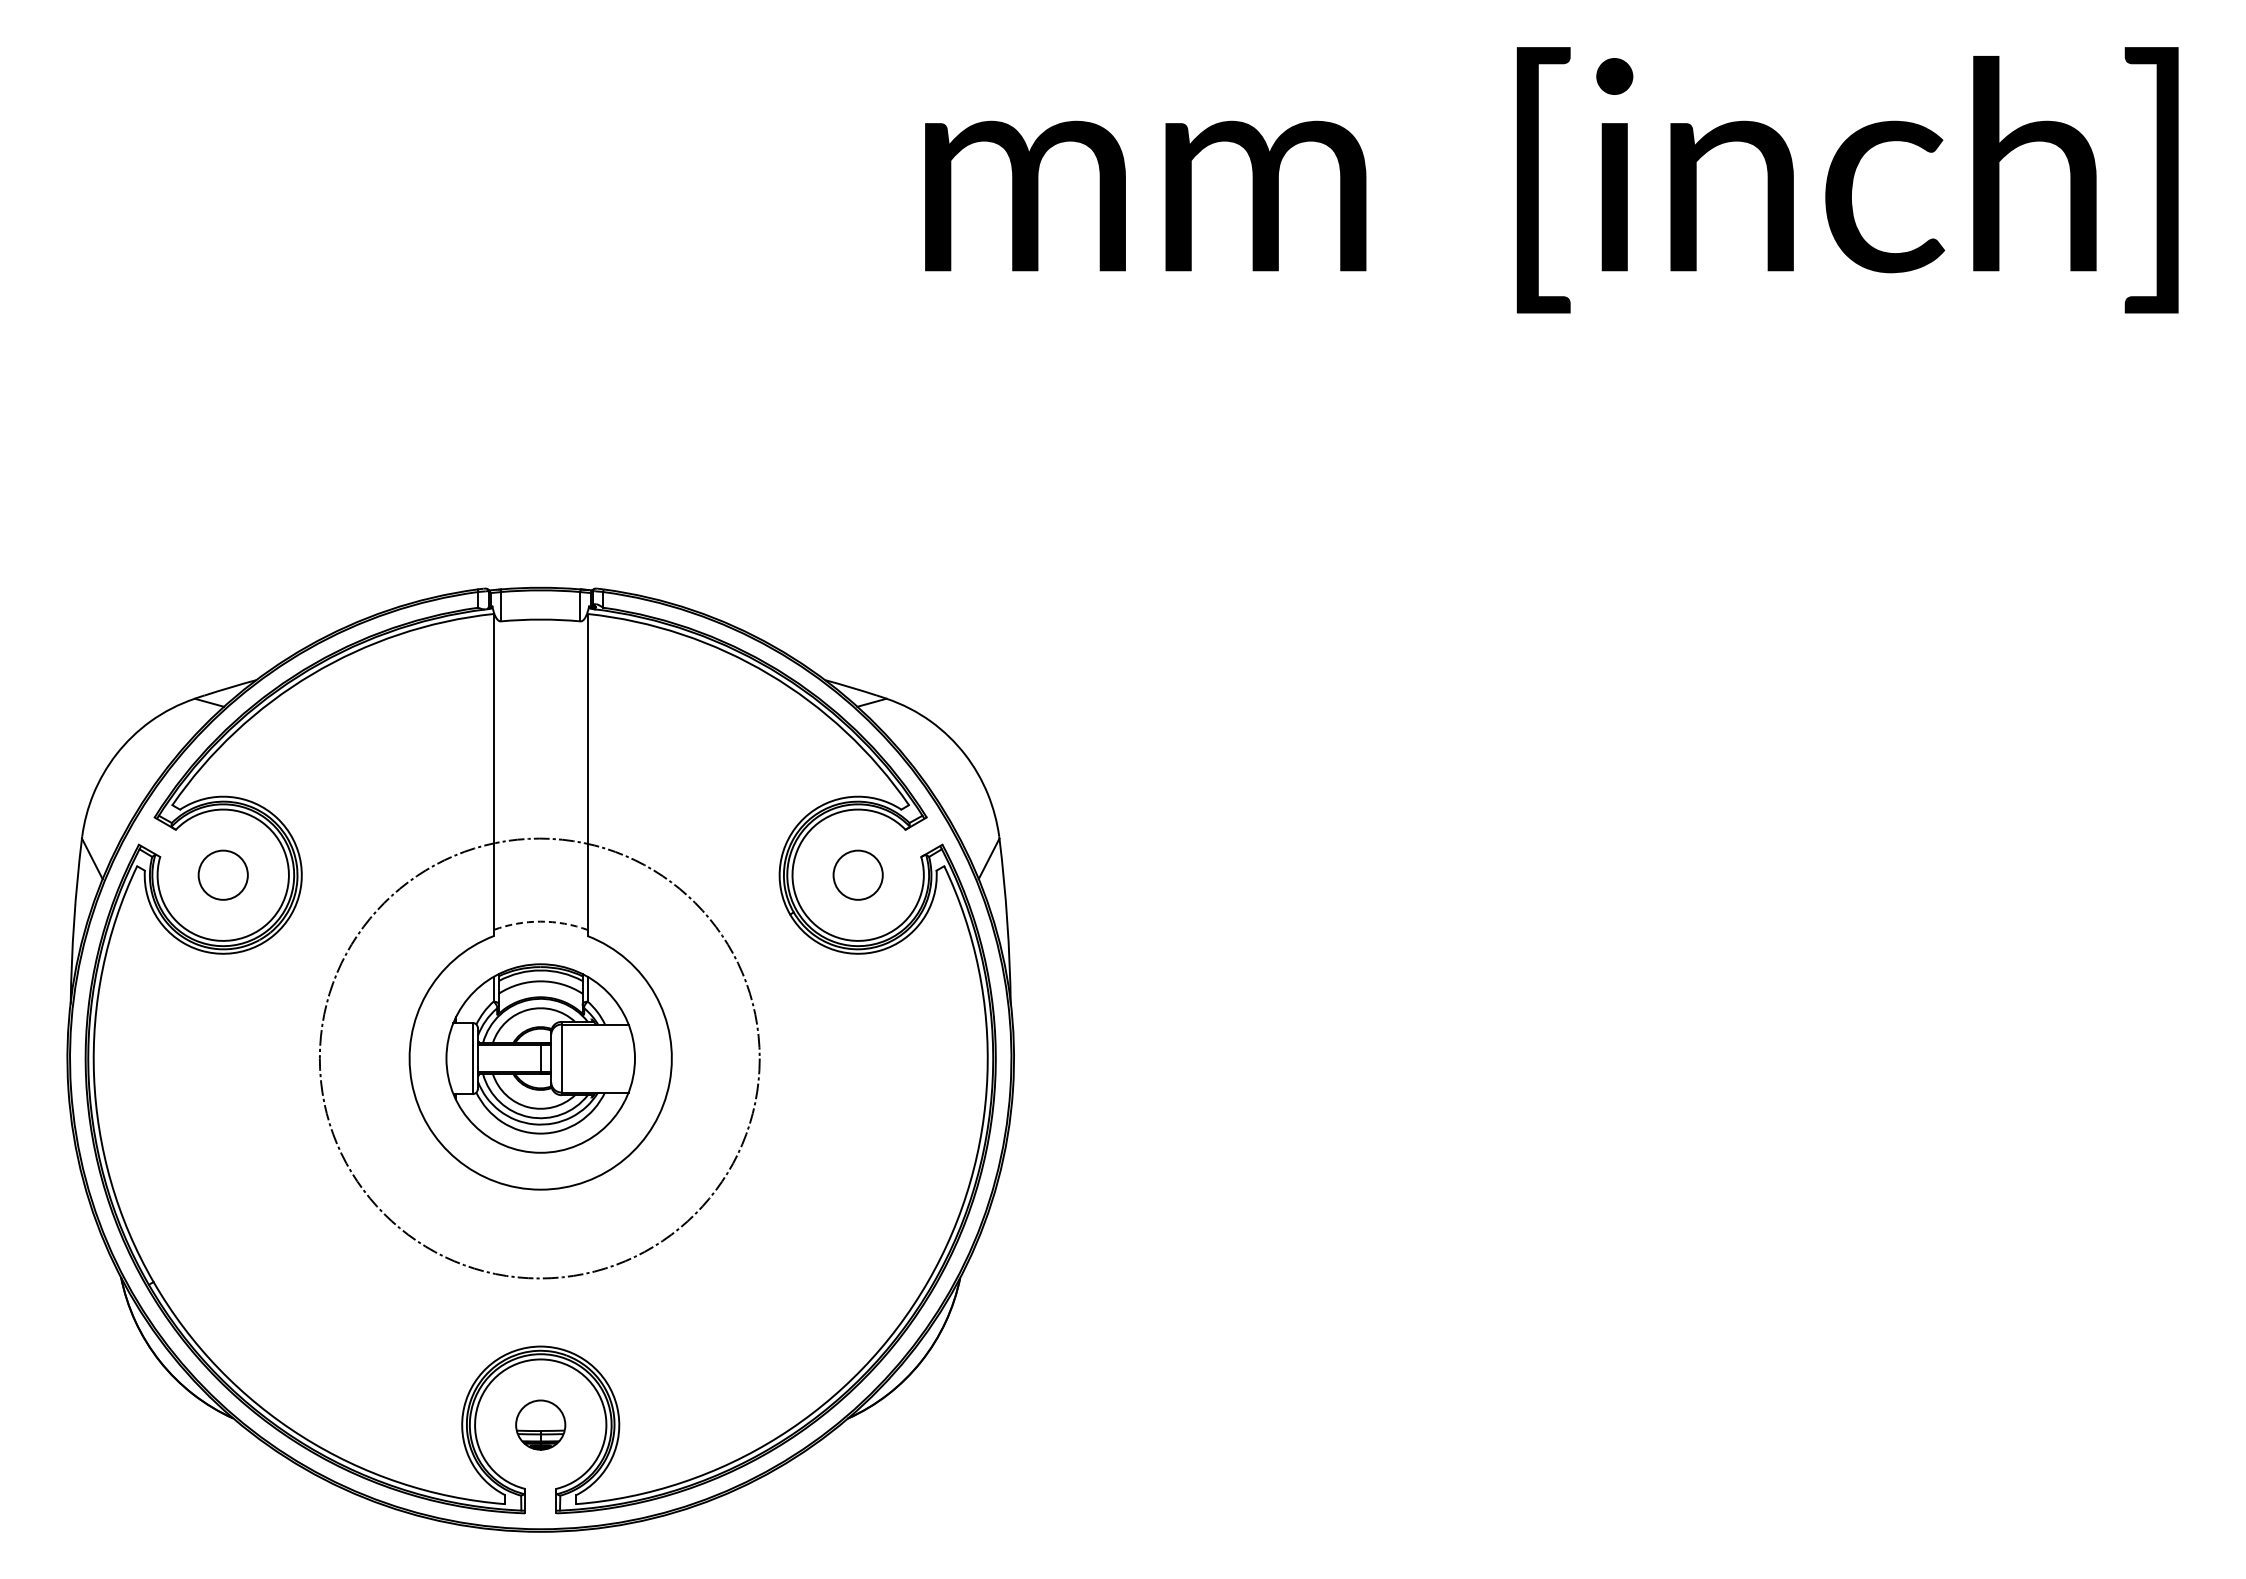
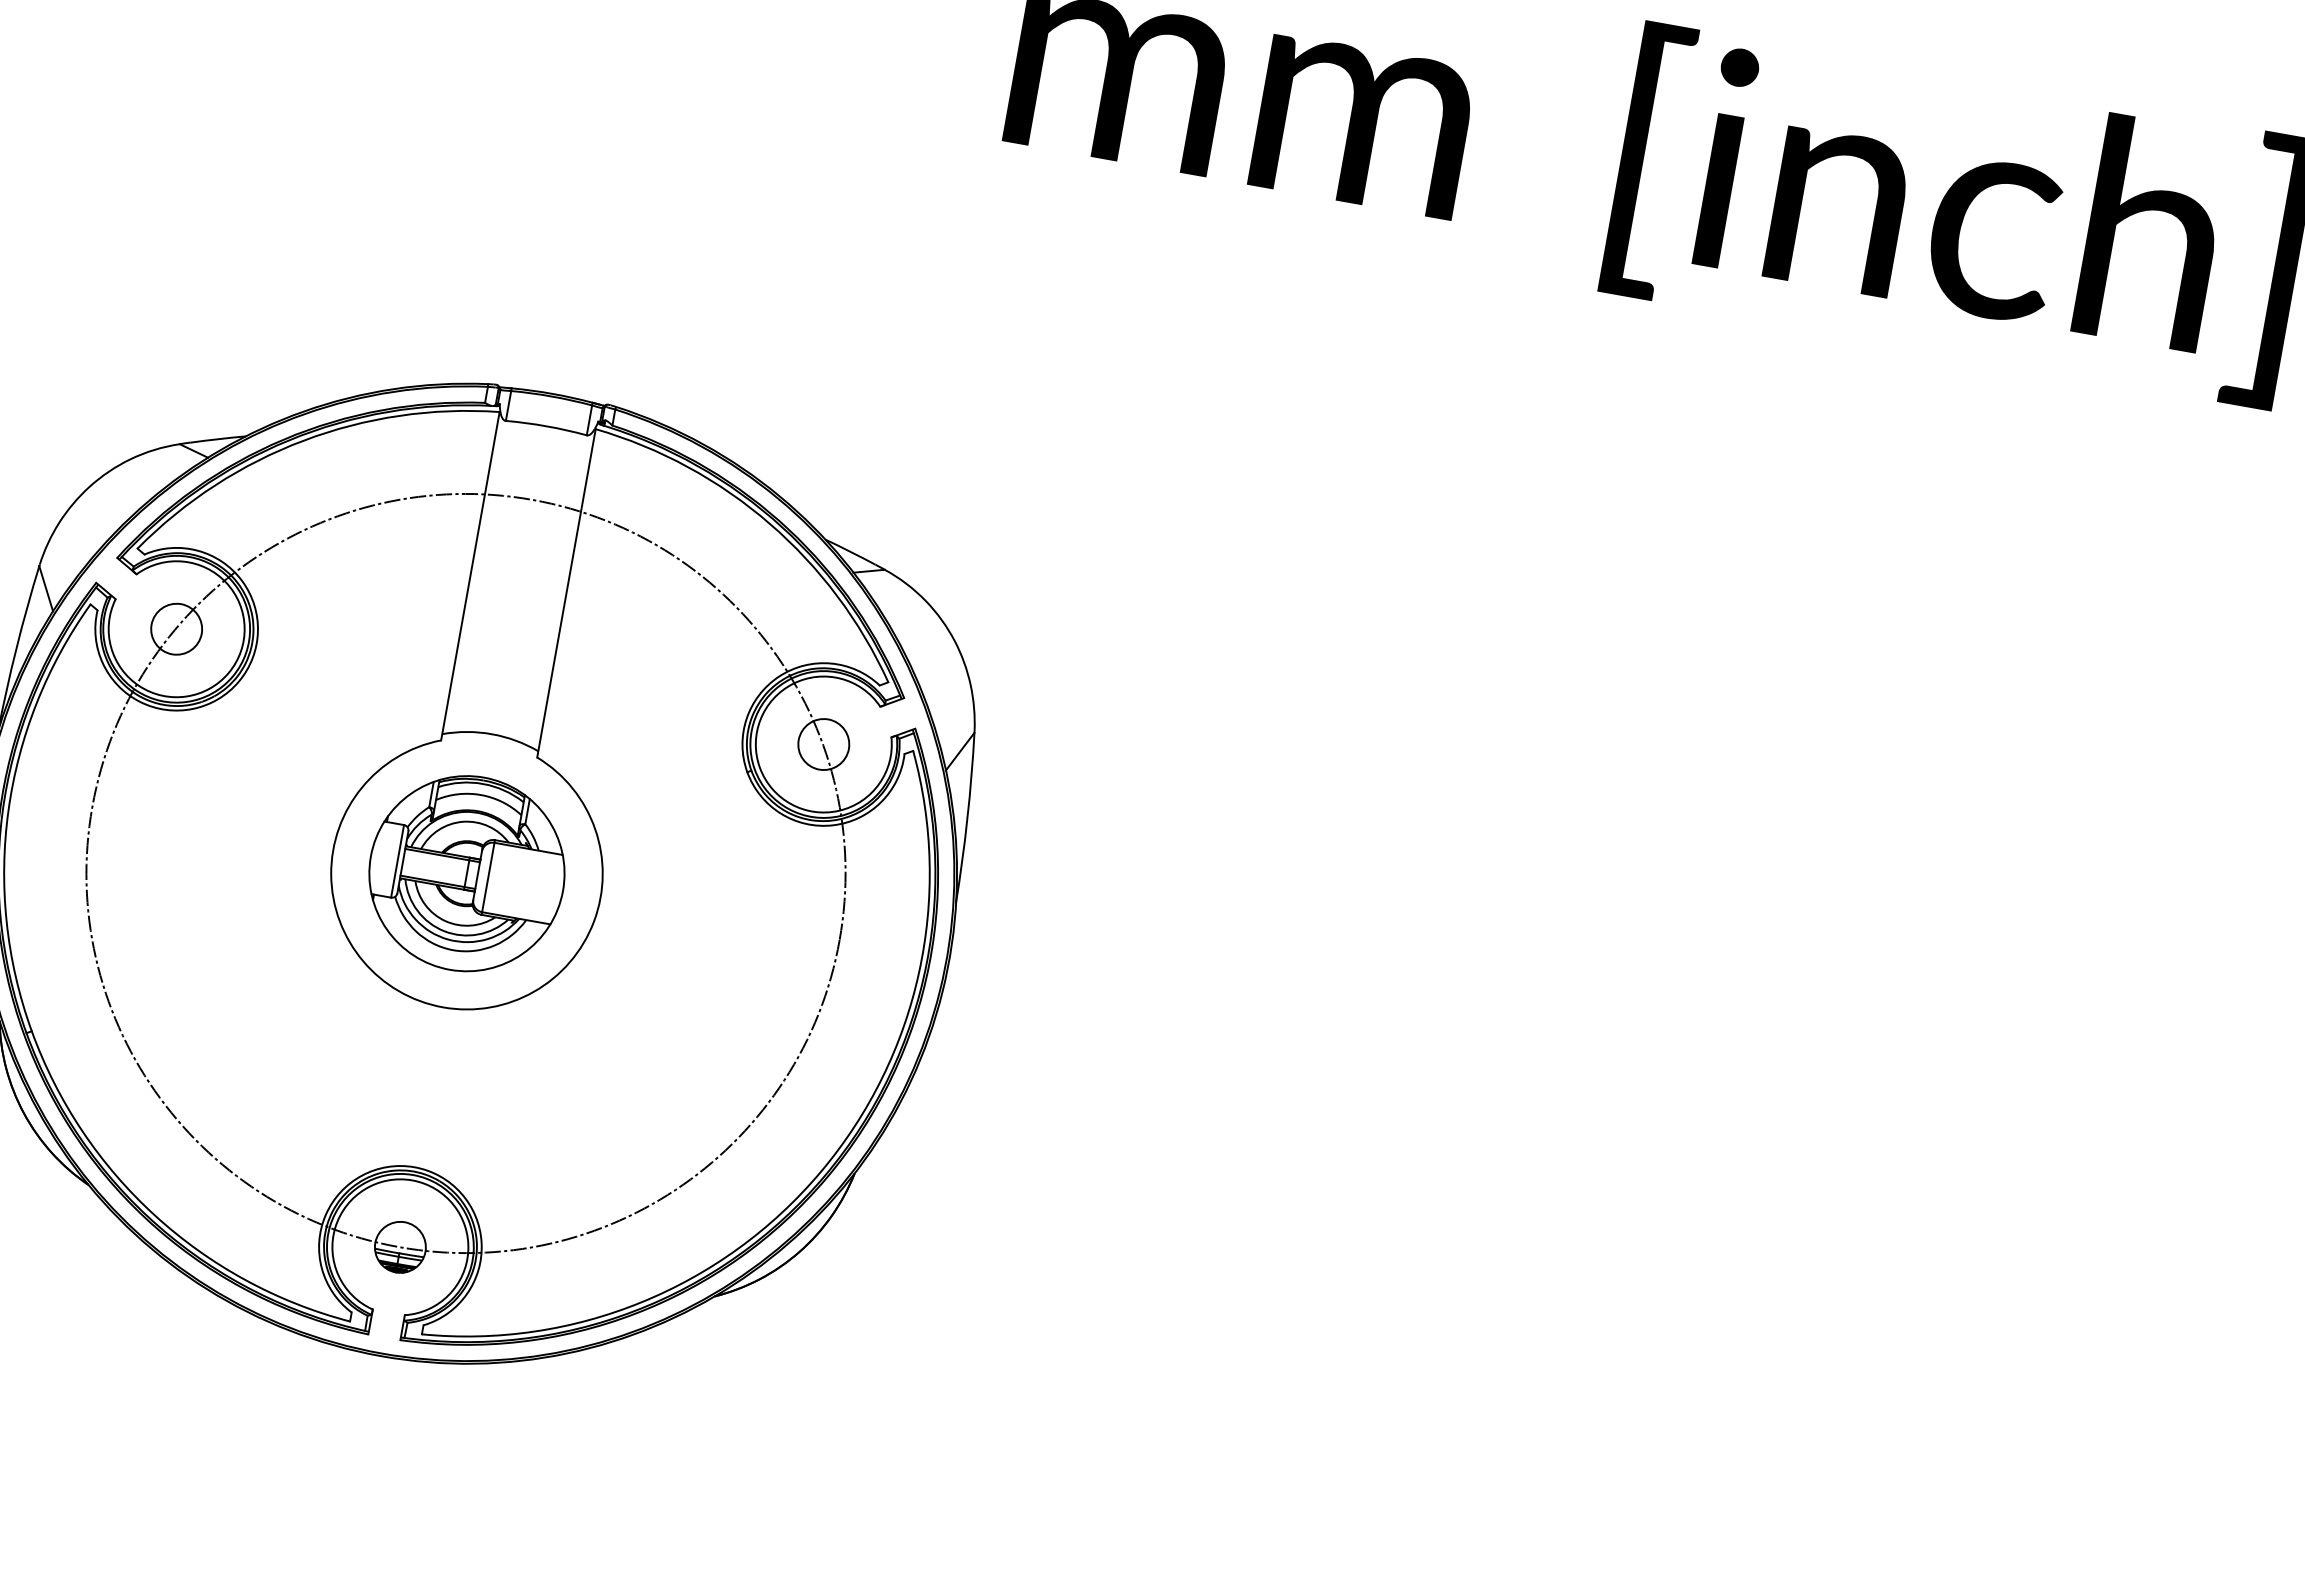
arc: (540, 921) -> (491, 733), dashed -> solid
circle: (539, 1058) -> (465, 873), size x1.67

